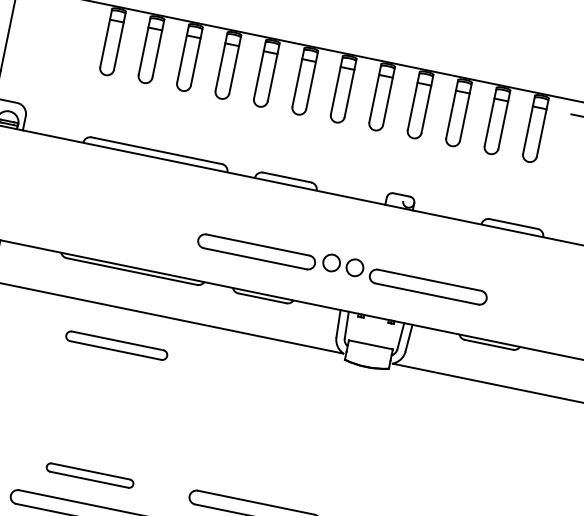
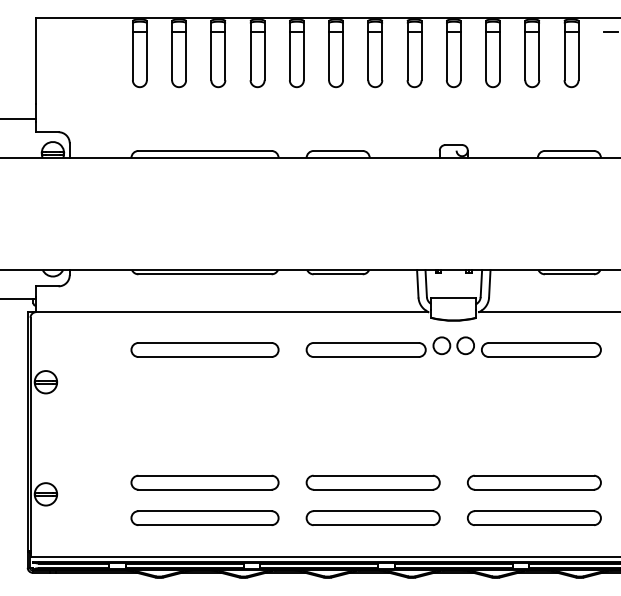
part: (342, 266) -> (453, 346), moved
part: (116, 345) -> (204, 349), size x1.43
part: (89, 475) -> (204, 482), size x1.67

